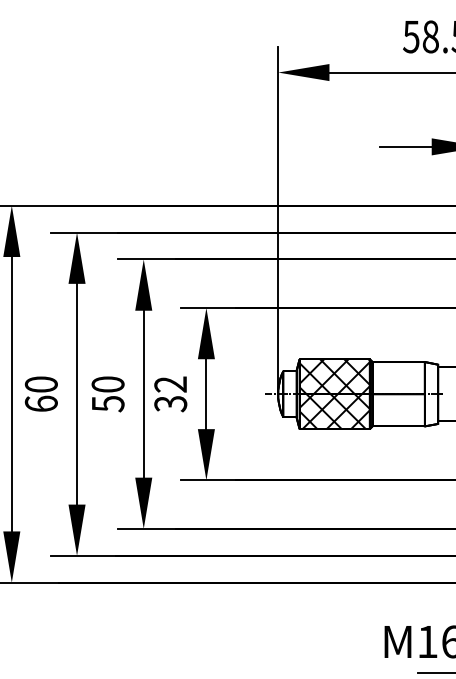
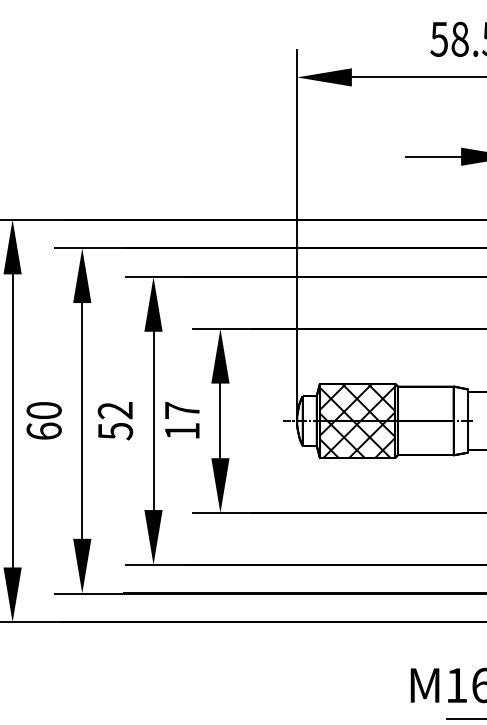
text: (108, 384) -> (115, 410), 50 -> 52
text: (169, 394) -> (181, 421), 32 -> 17

